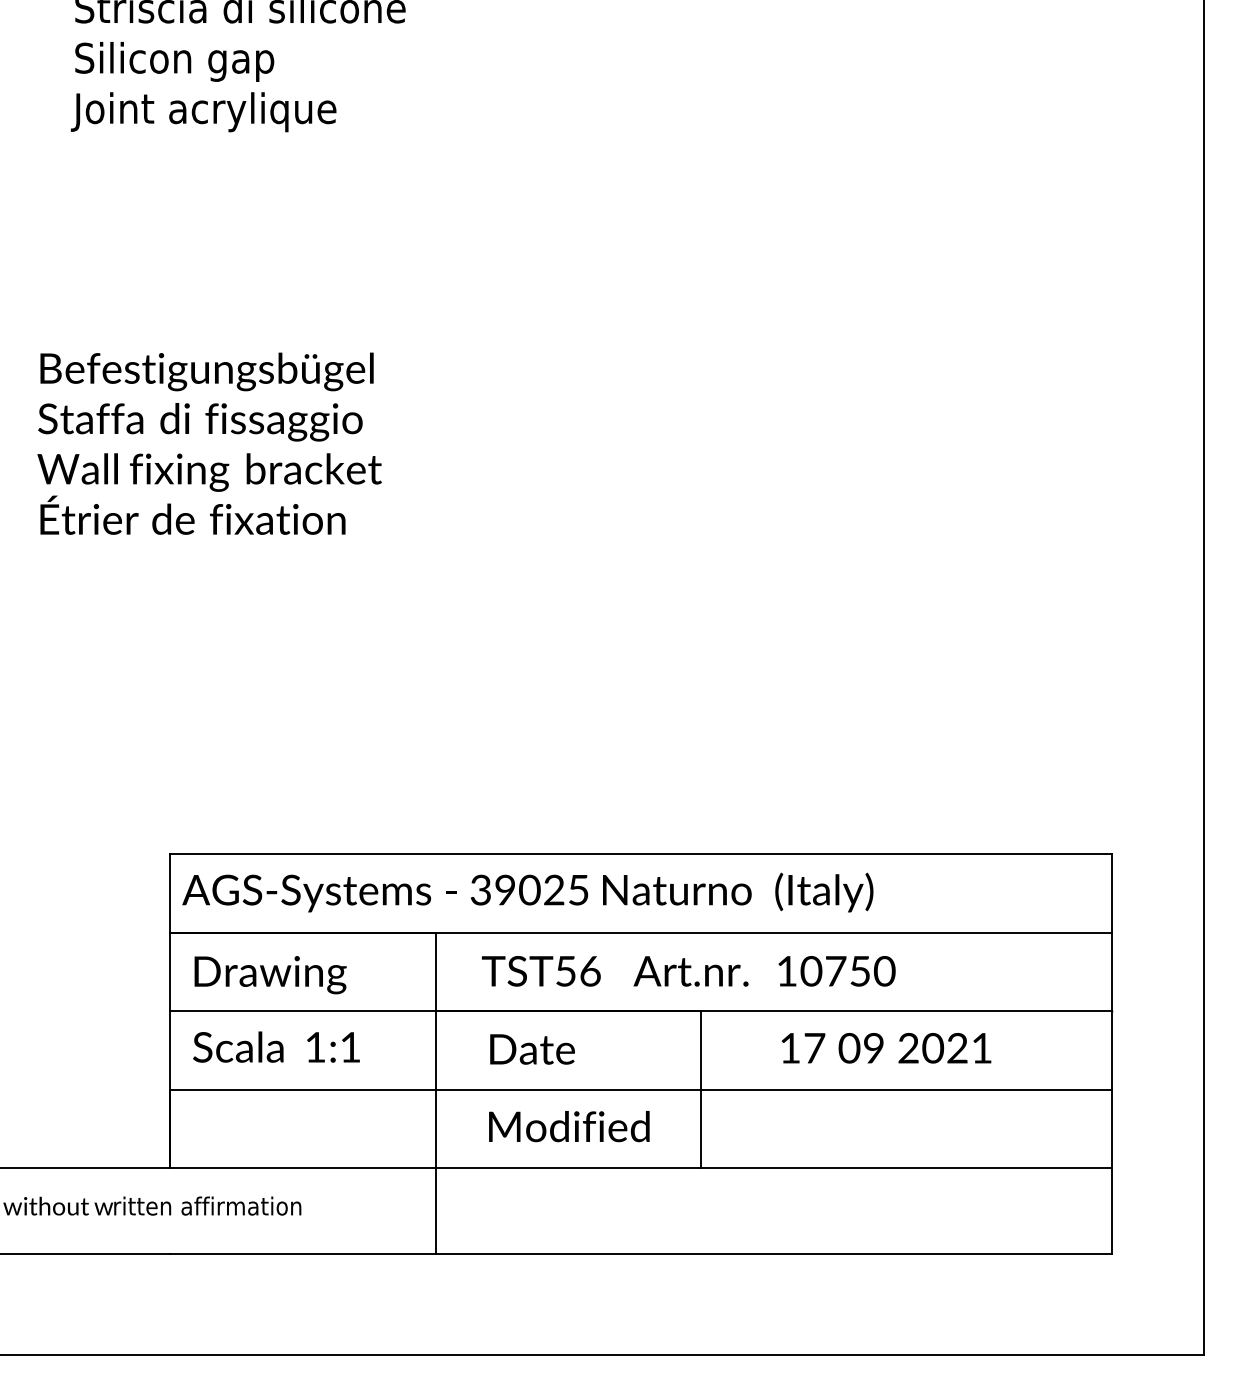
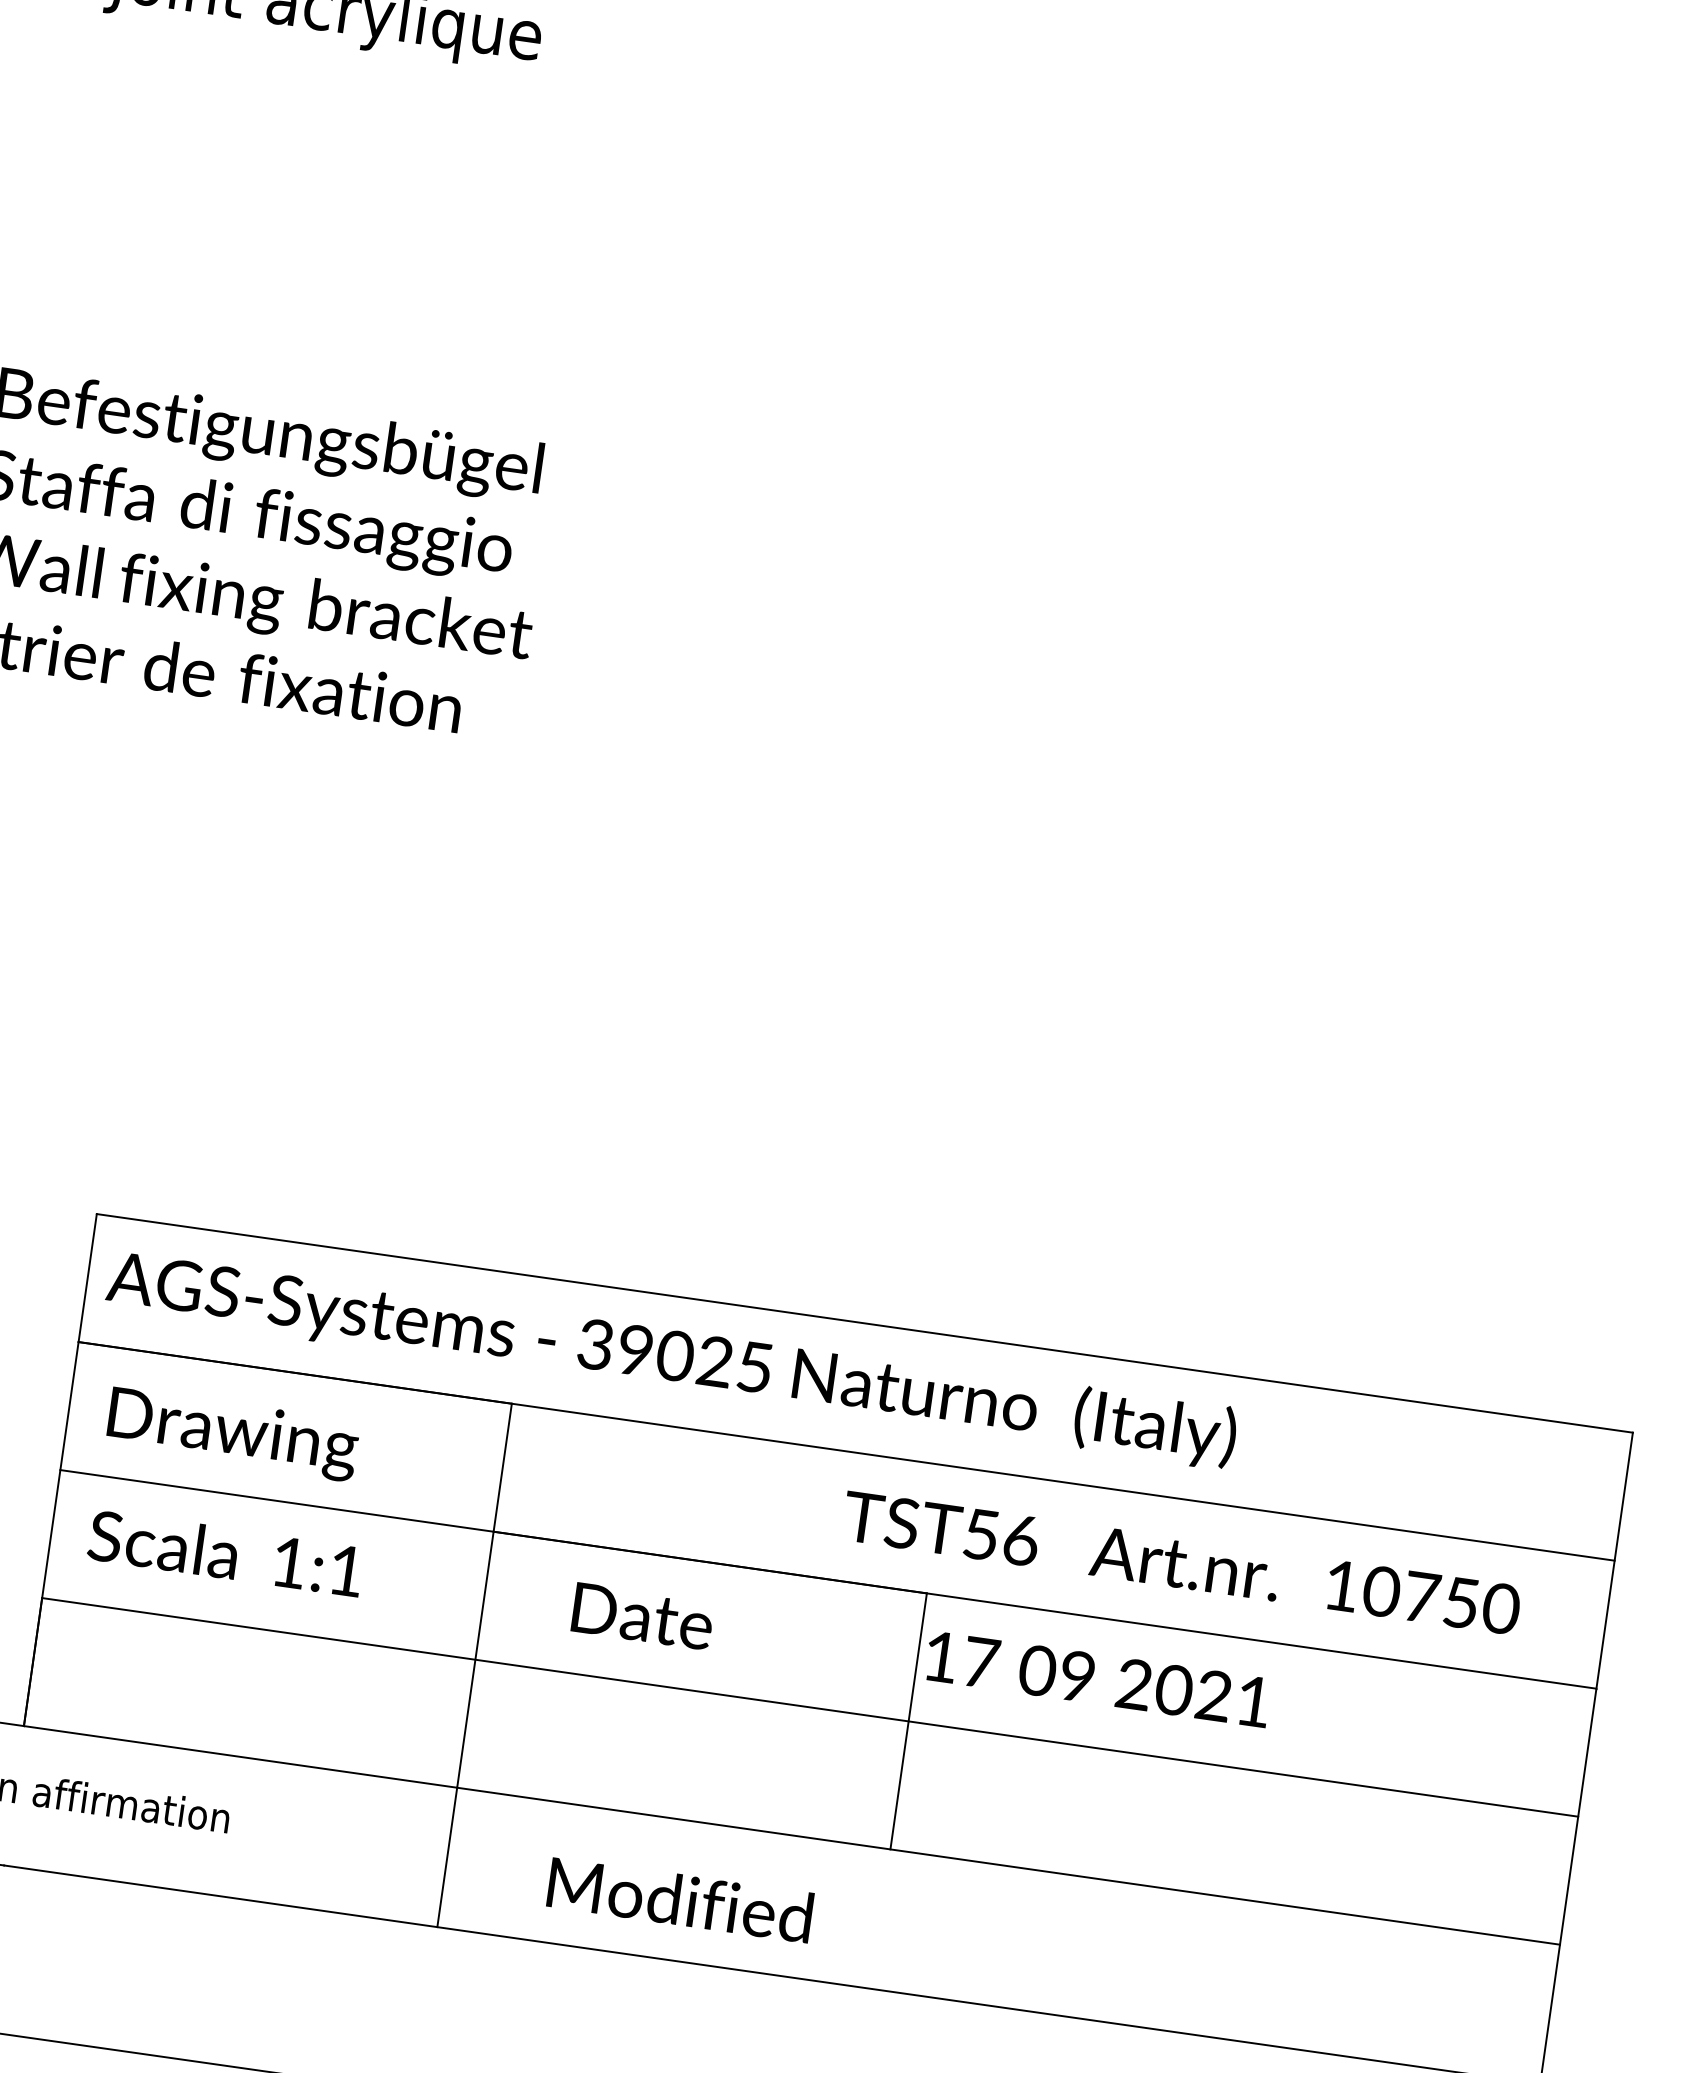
text: (688, 971) -> (1181, 1563), moved
text: (886, 1048) -> (1098, 1679), moved
text: (569, 1126) -> (680, 1899), moved

